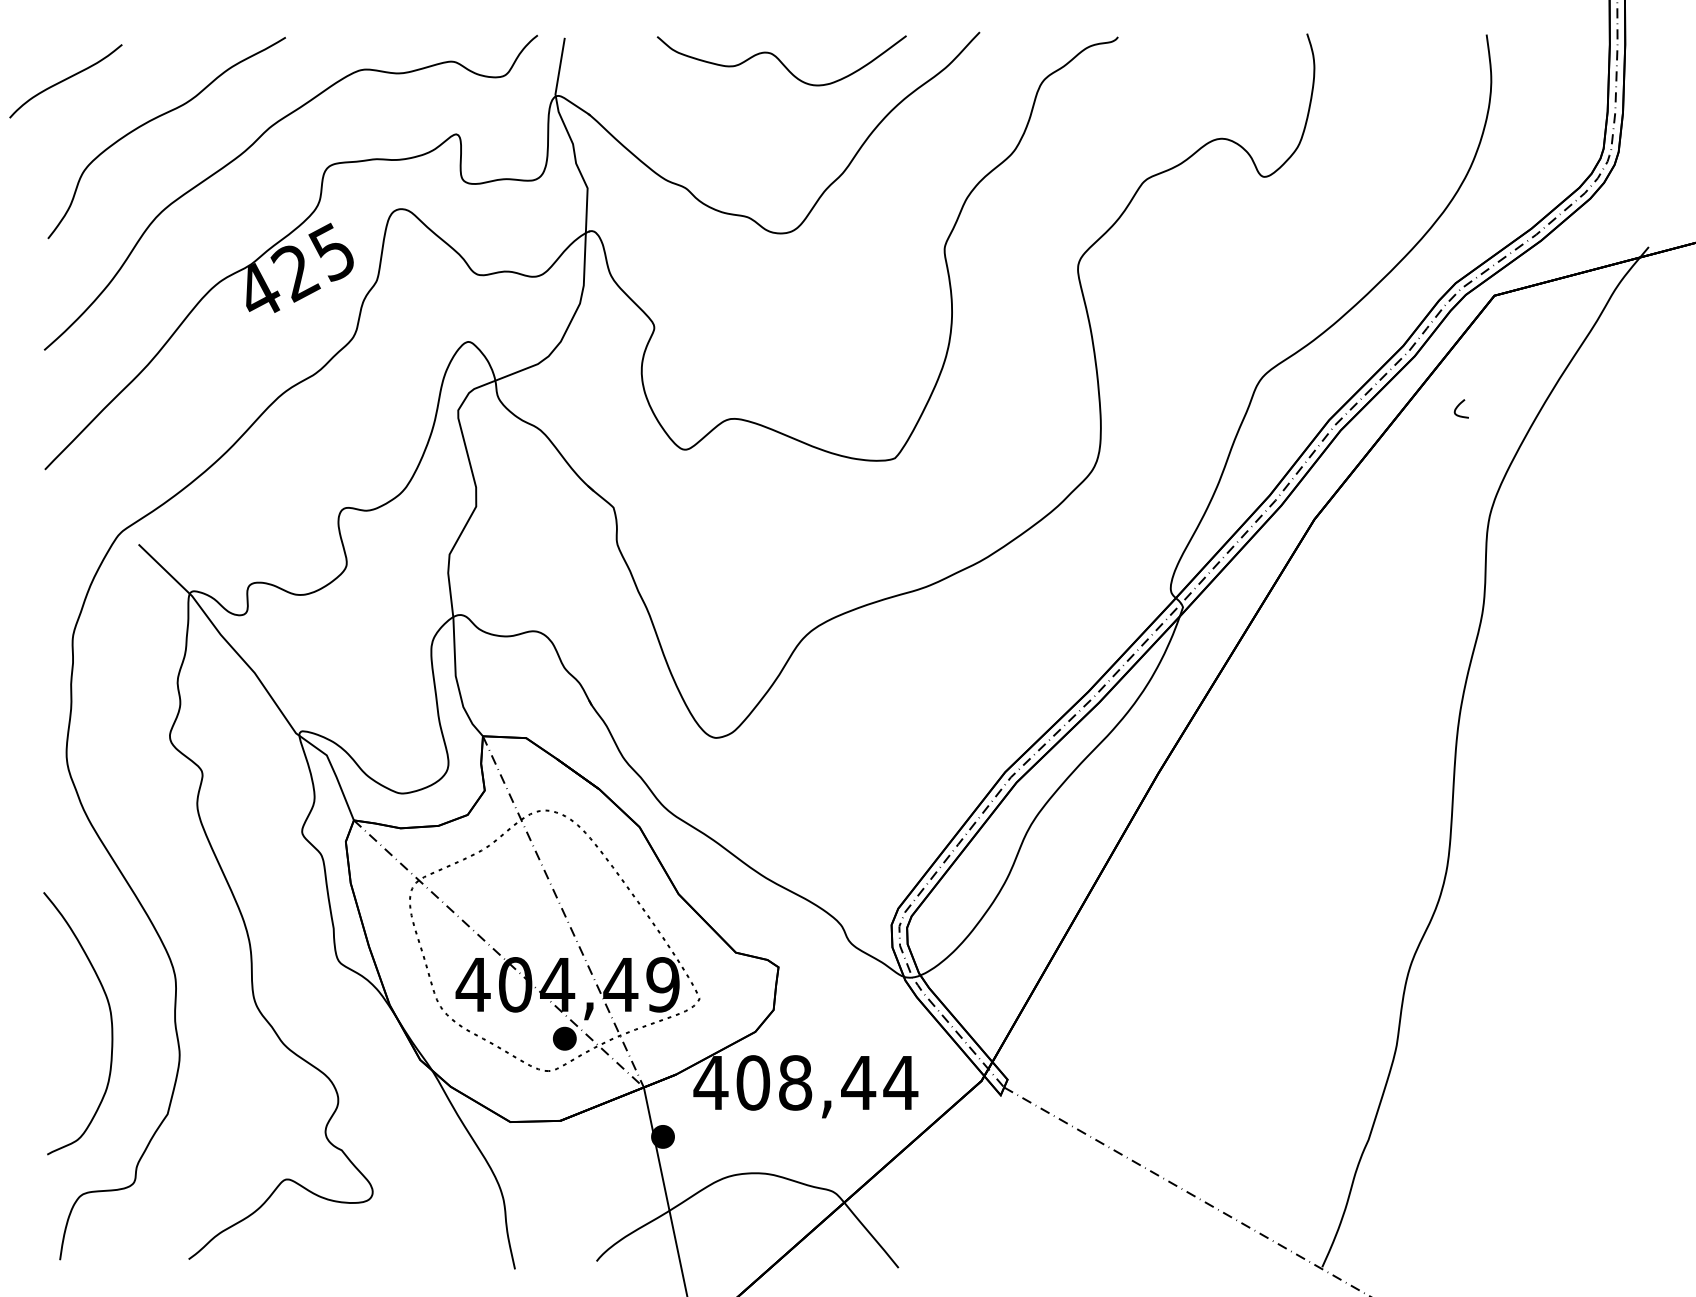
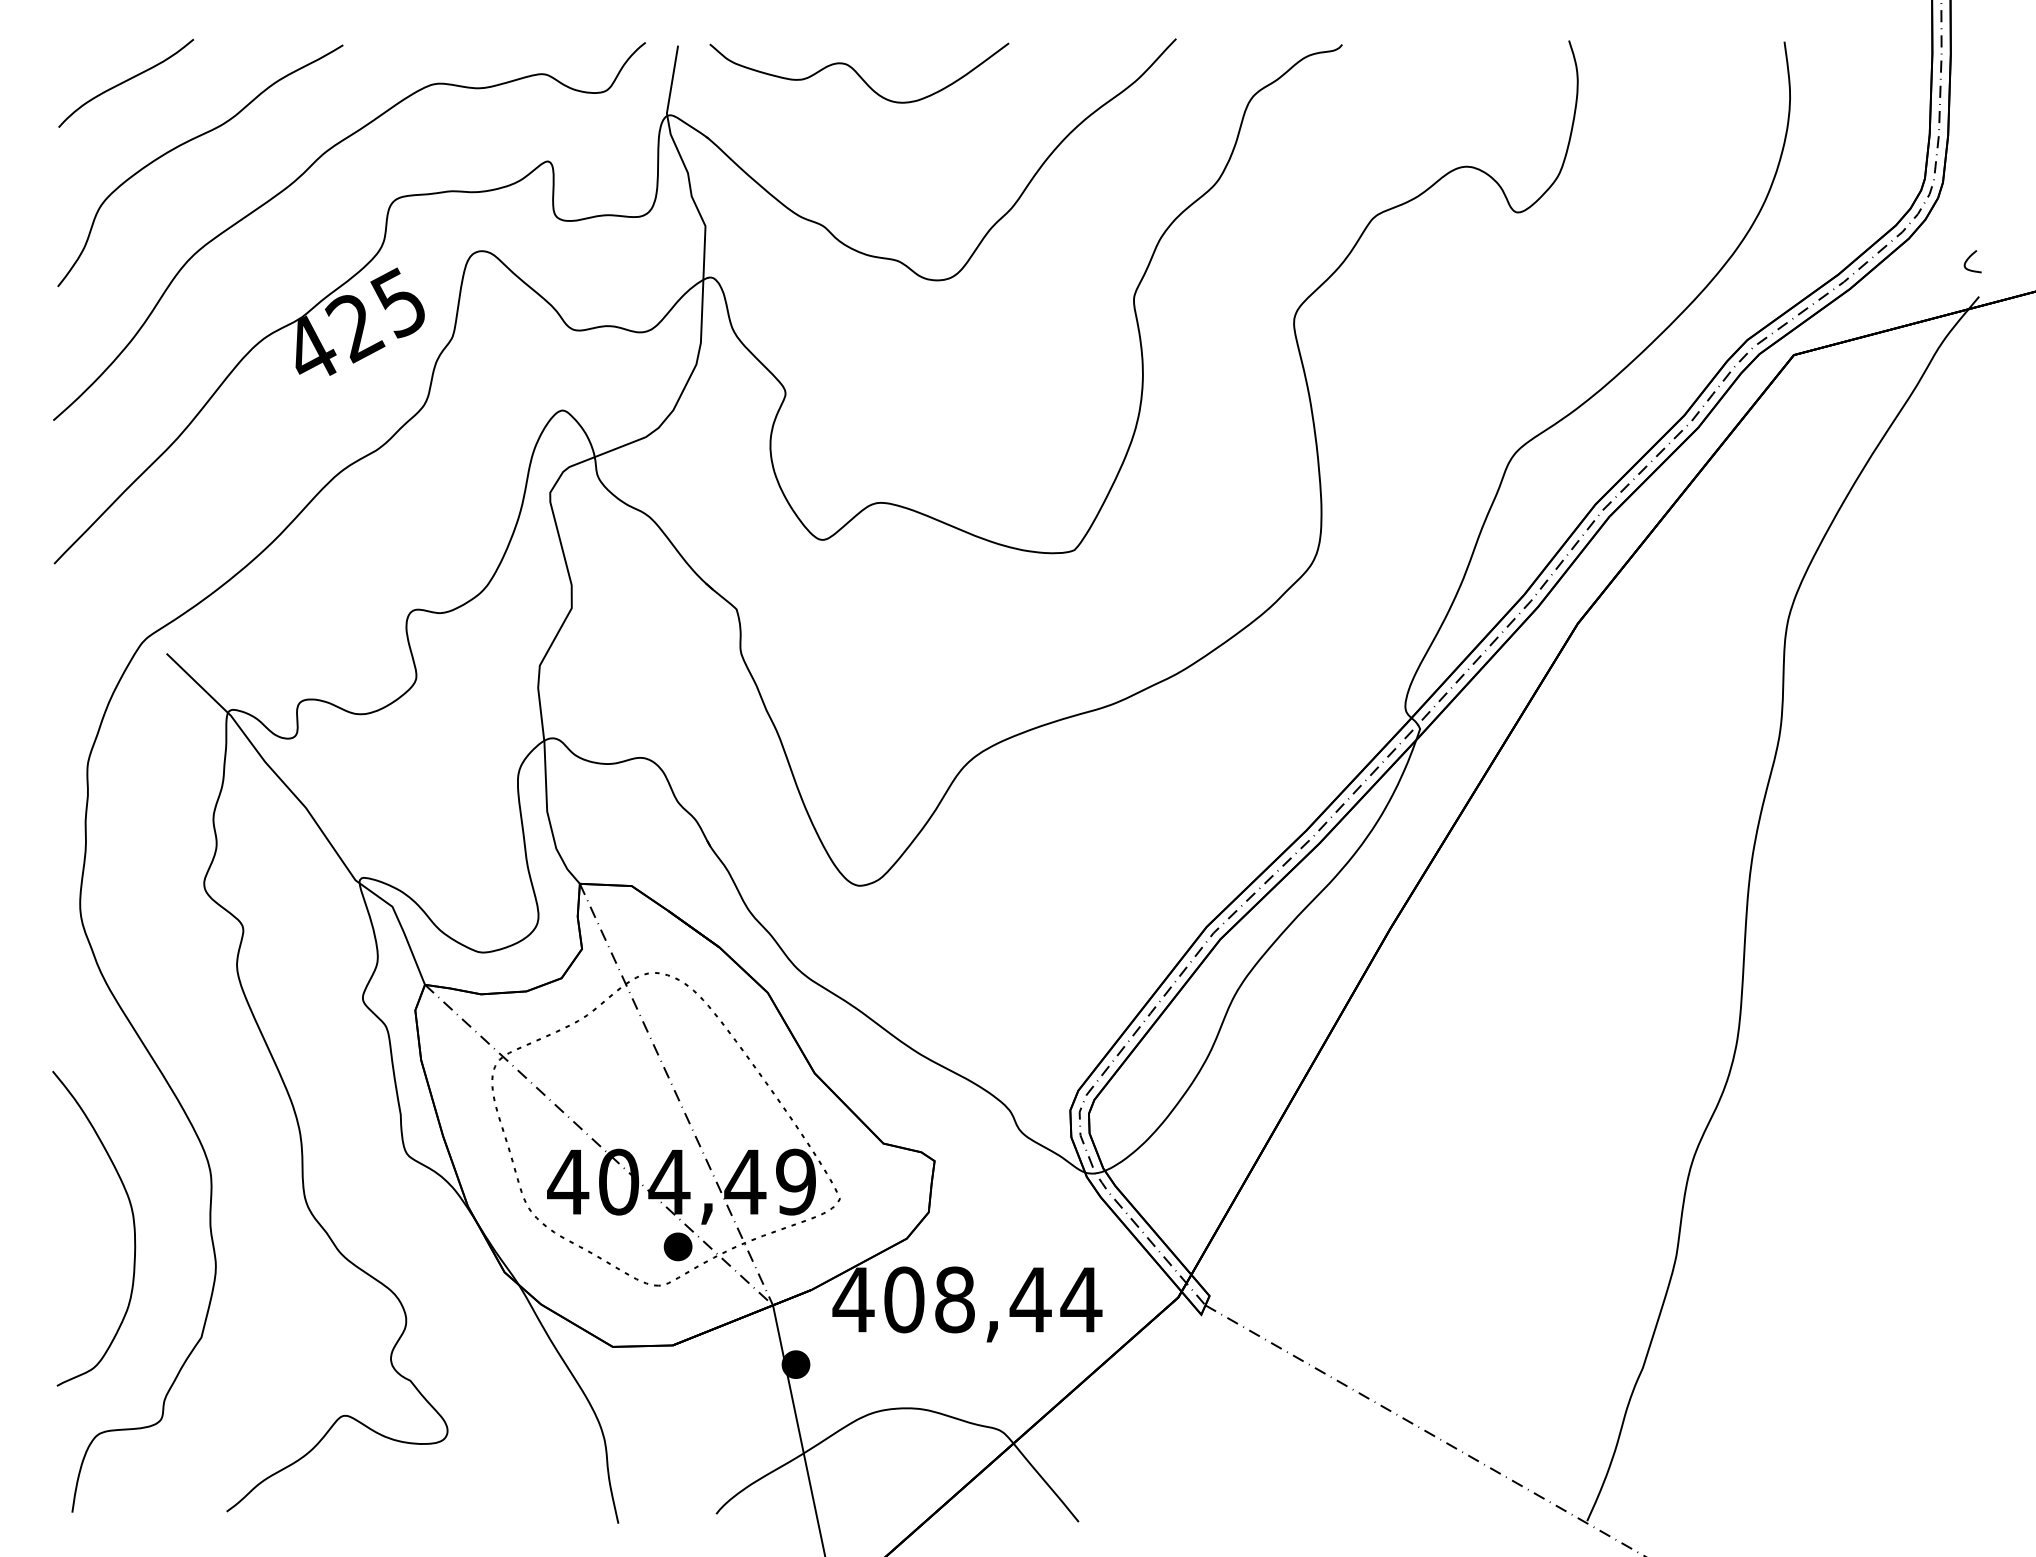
curve: (780, 60) -> (857, 72), moved
curve: (65, 80) -> (125, 82), moved
curve: (1458, 406) -> (1969, 258), moved

